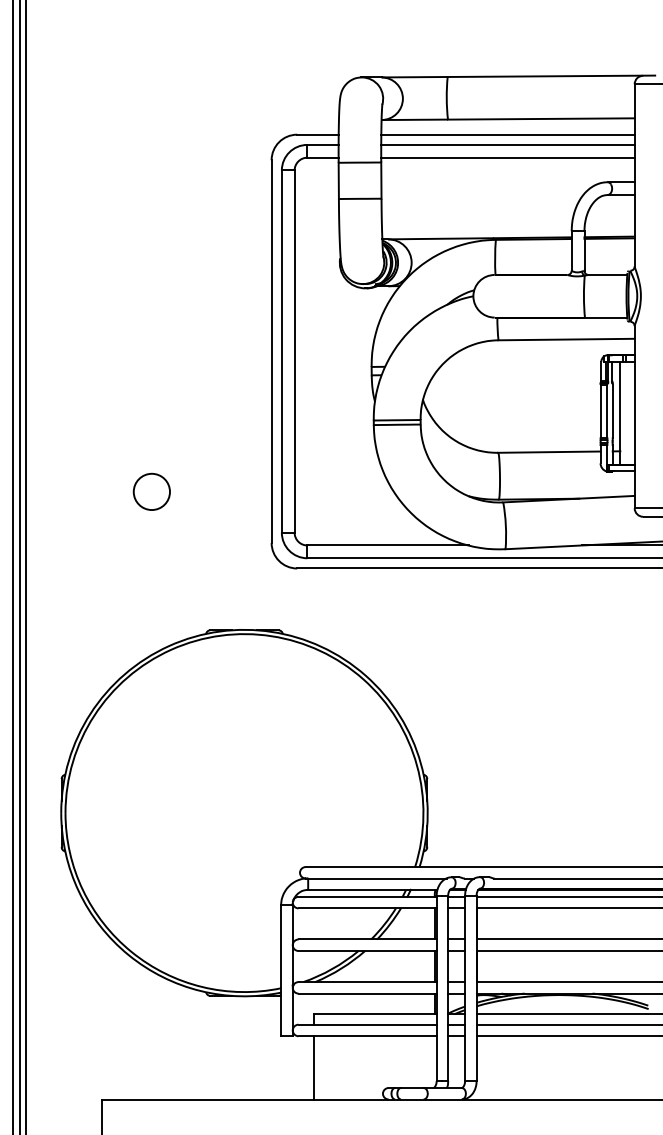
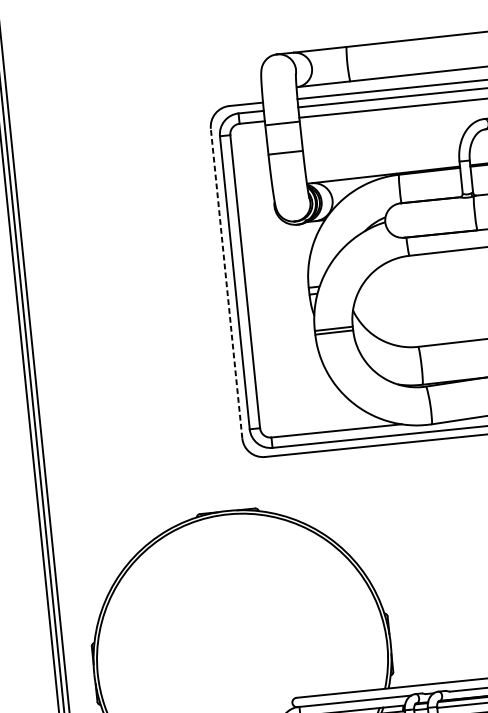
line: (271, 351) -> (226, 283), solid -> dashed
circle: (151, 491) -> (140, 406), removed

